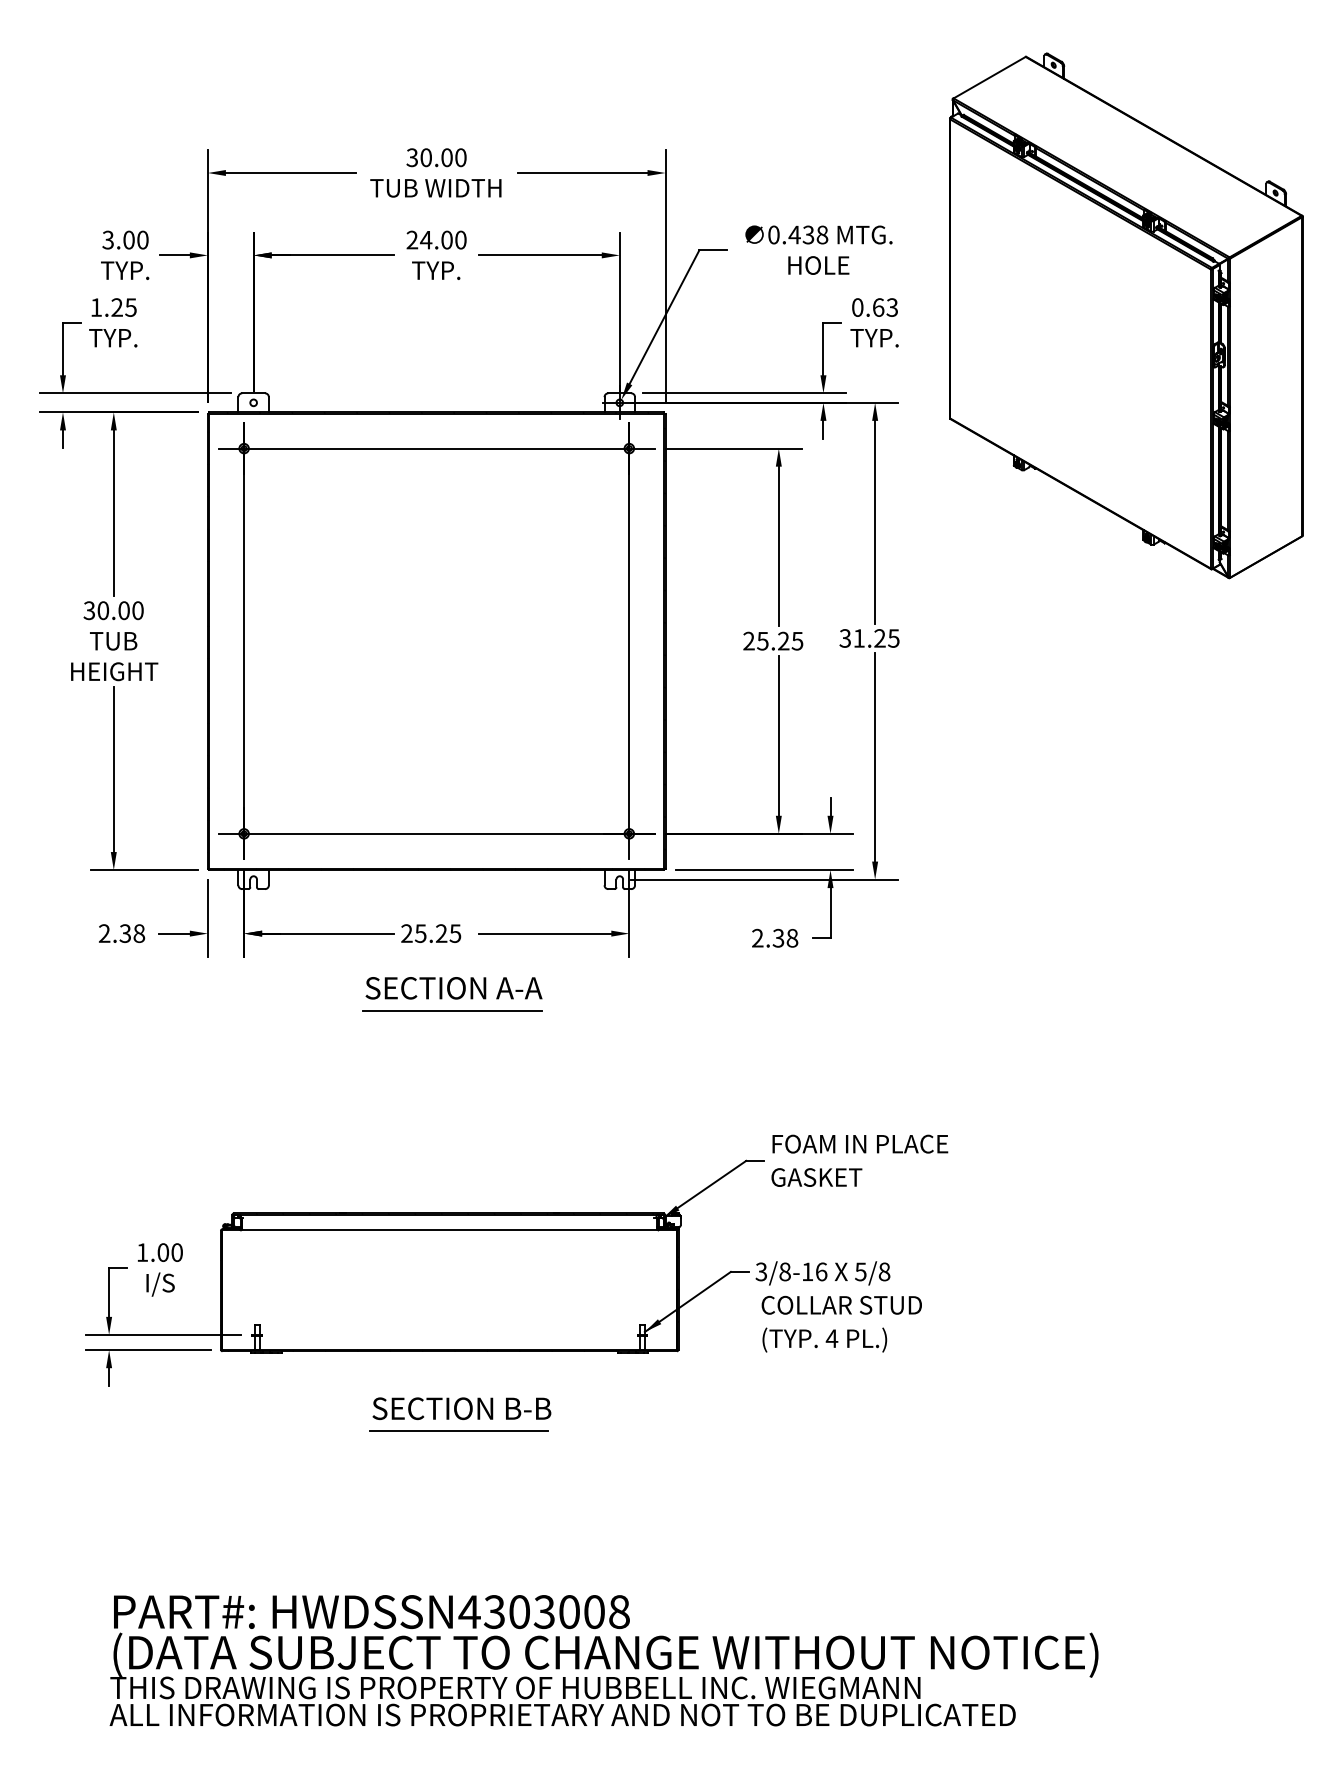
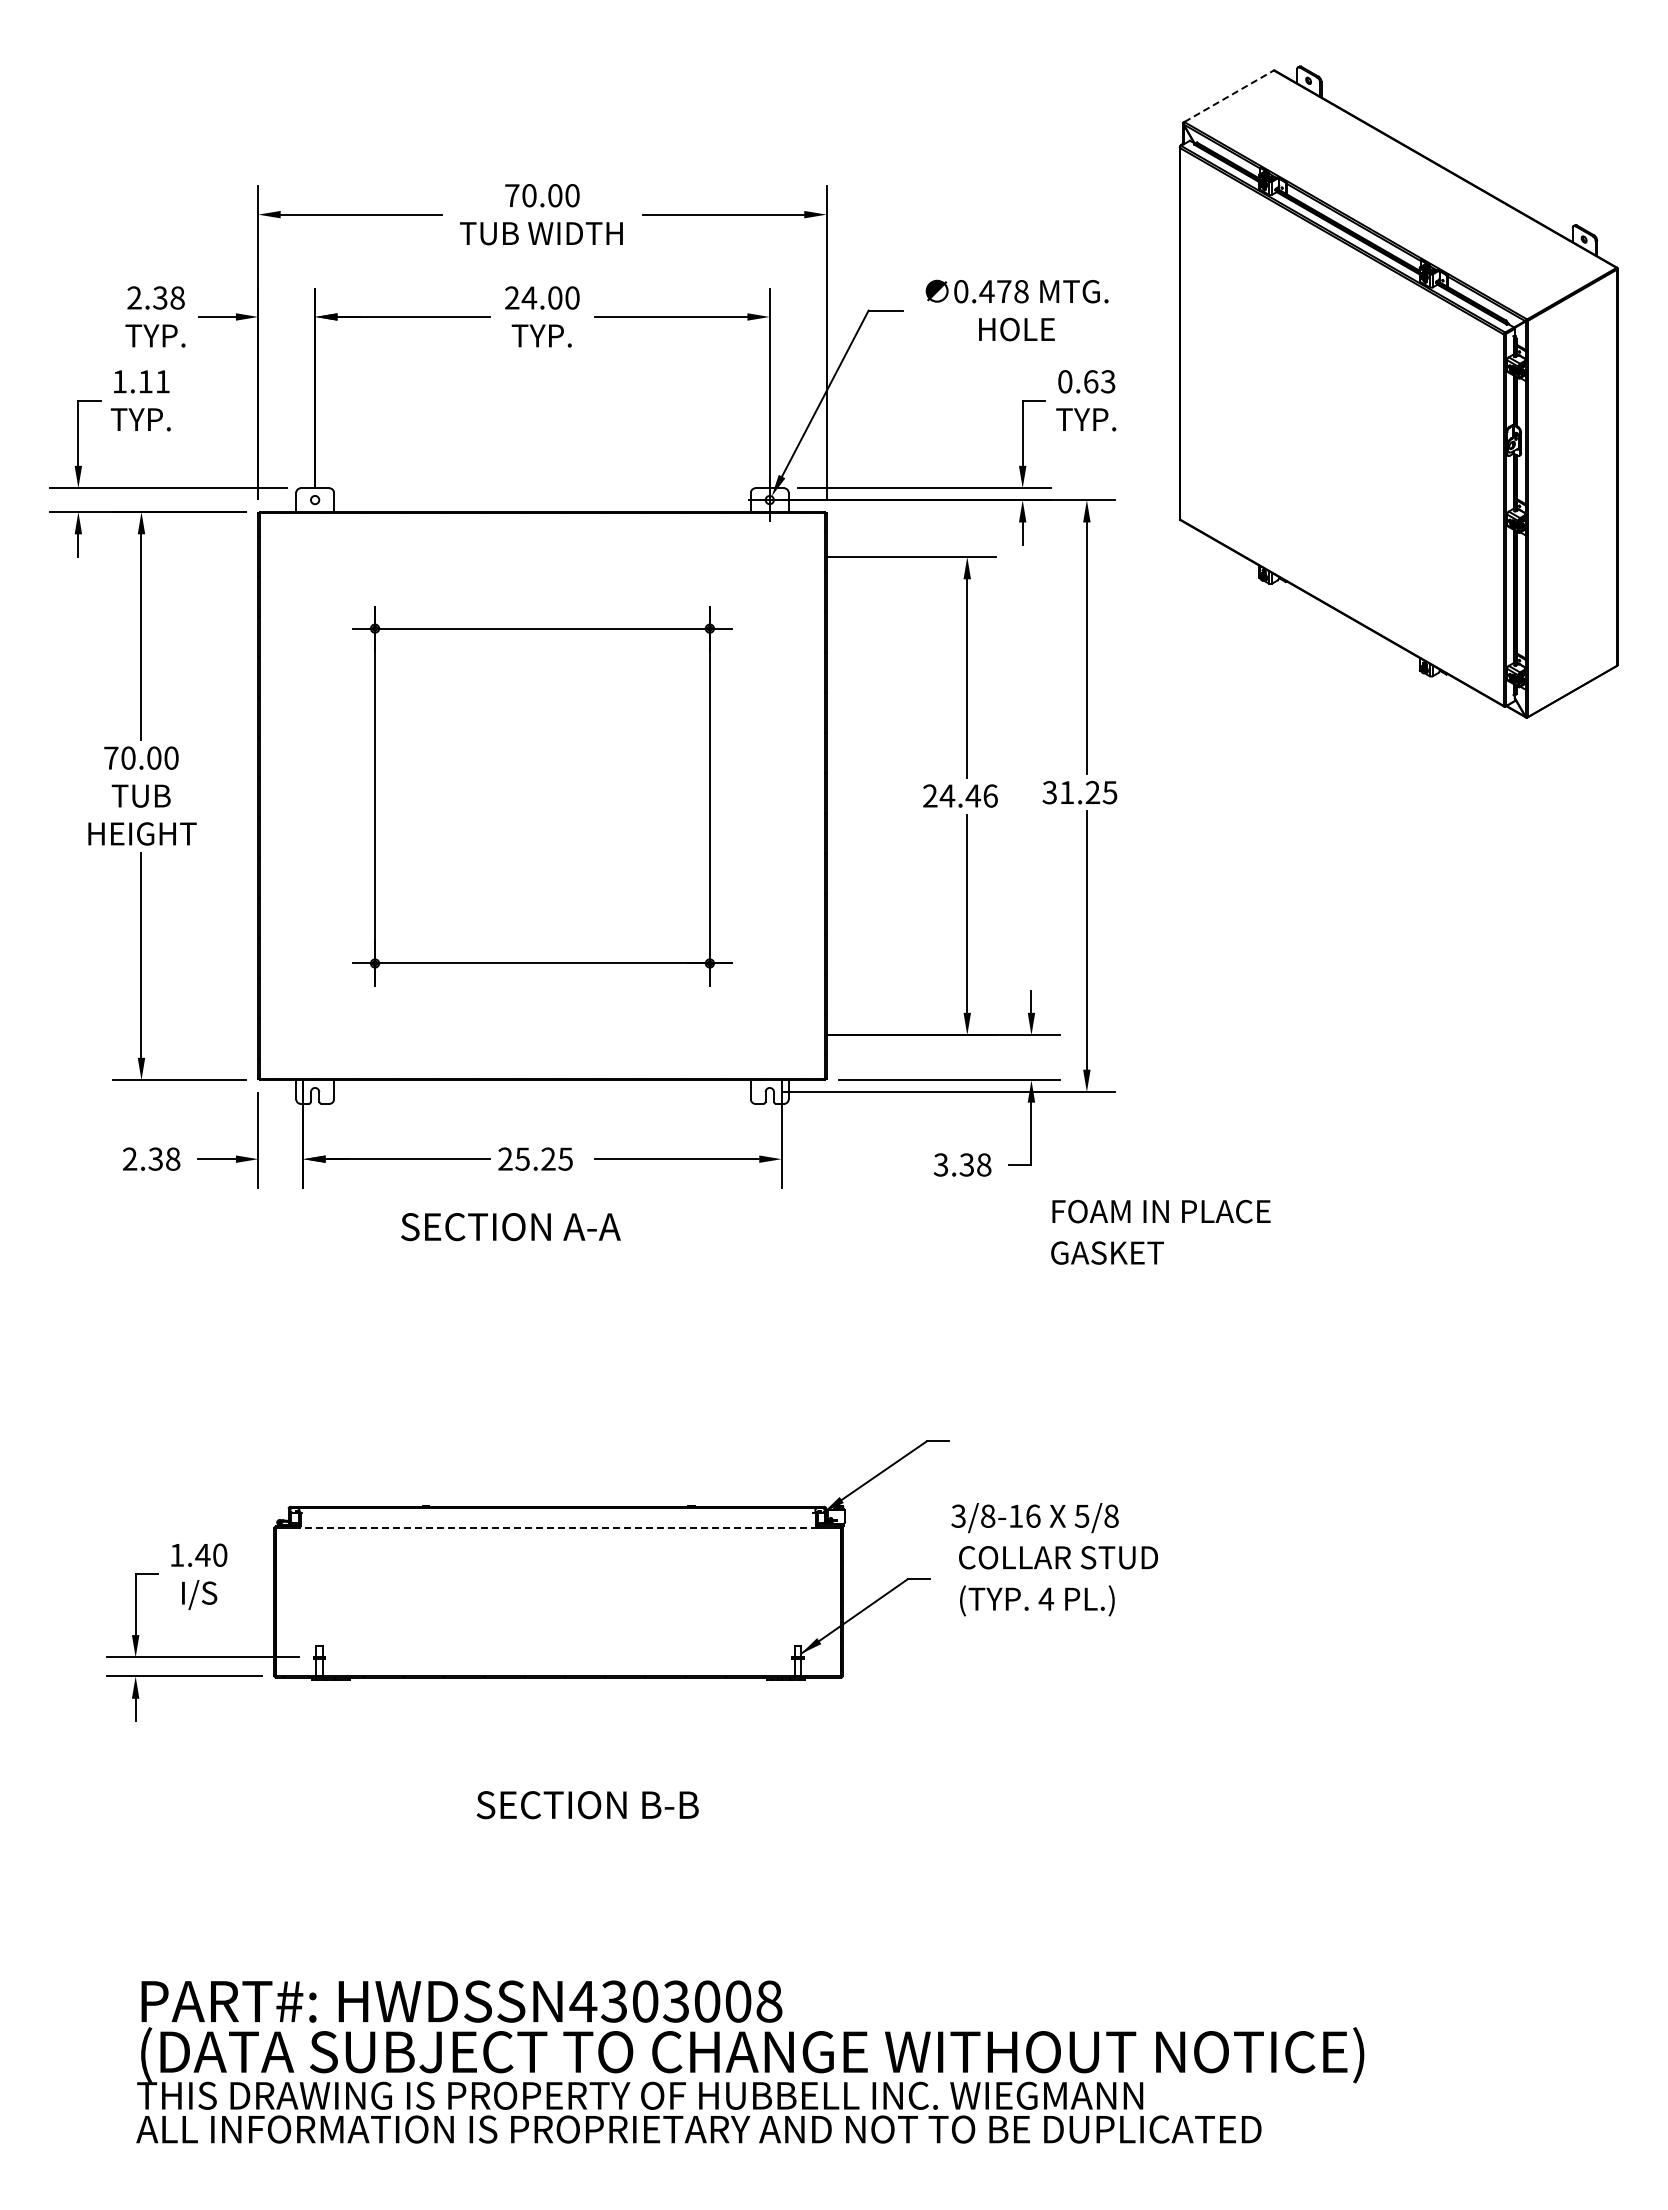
line: (989, 77) -> (1229, 96), solid -> dashed
text: (411, 157) -> (511, 195), 30.00 -> 70.00
text: (807, 234) -> (1003, 291), 0.438 -> 0.478
text: (125, 239) -> (155, 297), 3.00 -> 2.38
text: (123, 307) -> (153, 381), 1.25 -> 1.11
text: (88, 610) -> (110, 757), 30.00 -> 70.00
part: (436, 640) -> (542, 795), size x0.7
text: (779, 640) -> (968, 795), 25.25 -> 24.46
text: (757, 937) -> (940, 1164), 2.38 -> 3.38
text: (453, 988) -> (510, 1227), moved
line: (452, 1010) -> (561, 1254), removed
text: (859, 1160) -> (1160, 1232), moved
line: (449, 1230) -> (558, 1527), solid -> dashed
text: (162, 1251) -> (202, 1554), 1.00 -> 1.40
text: (838, 1306) -> (1054, 1559), moved
text: (461, 1409) -> (587, 1805), moved
line: (458, 1430) -> (569, 1776), removed

